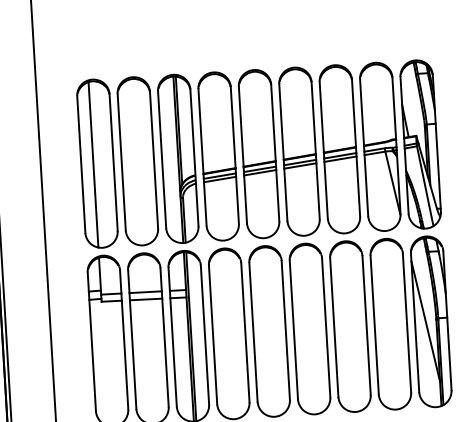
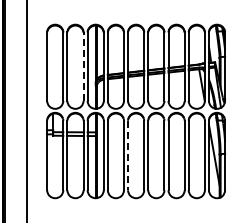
line: (153, 159) -> (83, 66), solid -> dashed
line: (93, 163) -> (53, 66), removed
line: (254, 332) -> (128, 155), solid -> dashed

